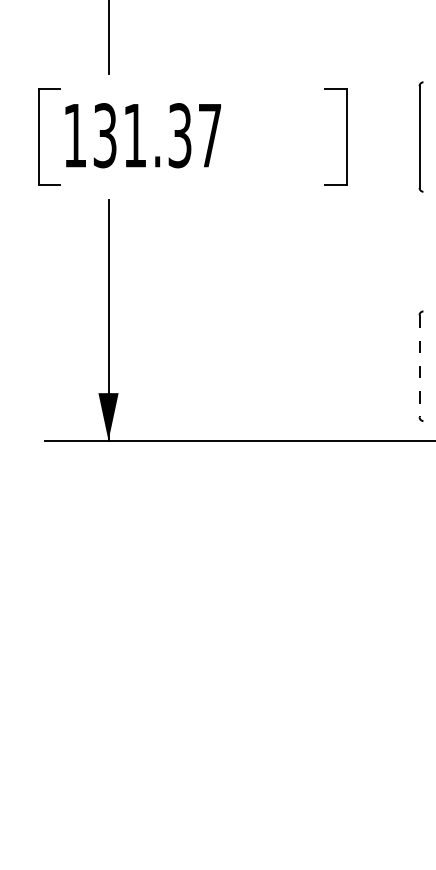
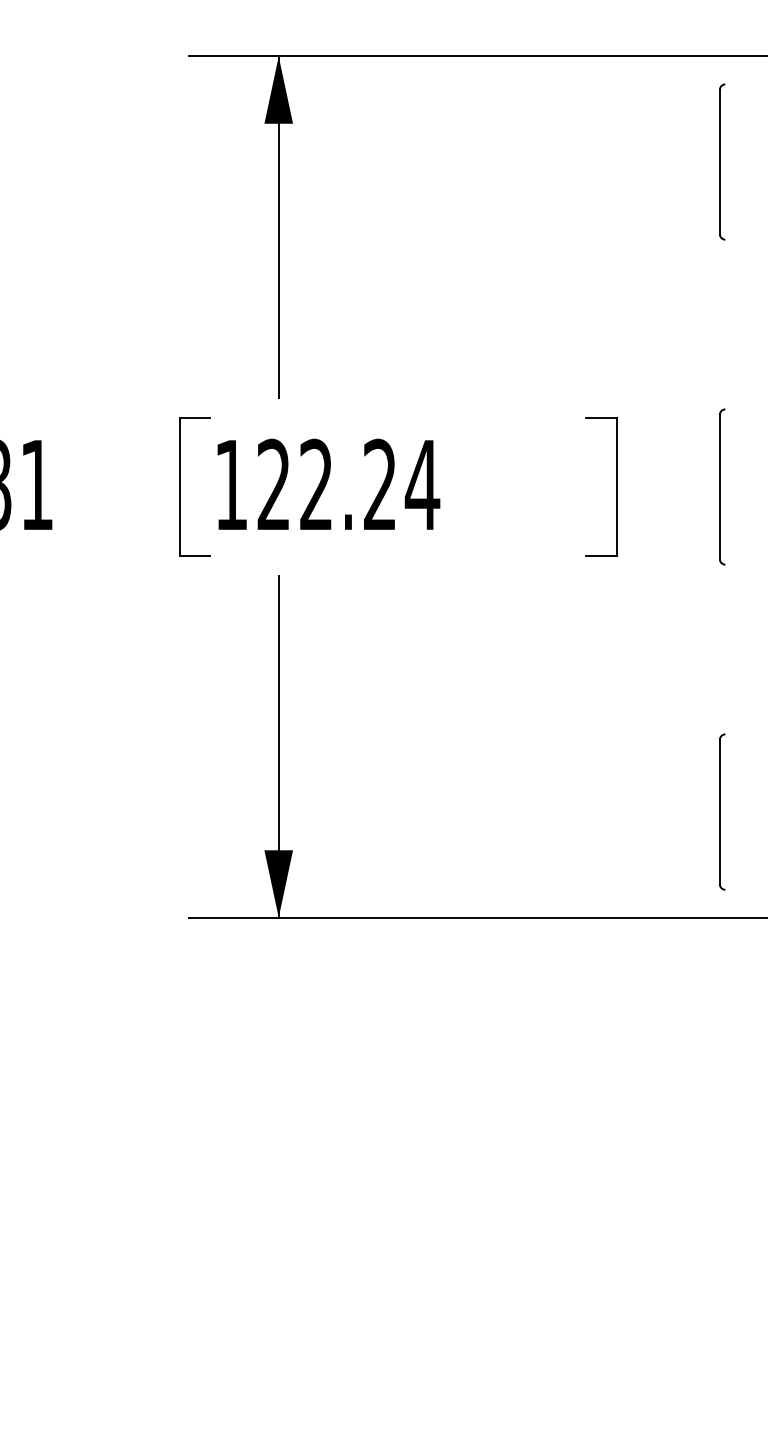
text: (157, 135) -> (348, 484), 131.37 -> 122.24
line: (419, 366) -> (719, 812), dashed -> solid

